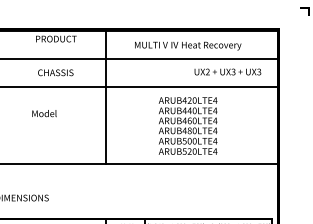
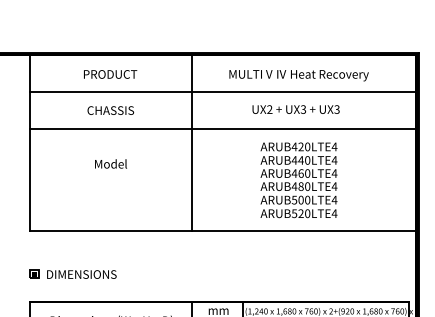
text: (56, 39) -> (110, 74), moved
text: (227, 71) -> (295, 109), moved
text: (55, 72) -> (110, 110), moved

